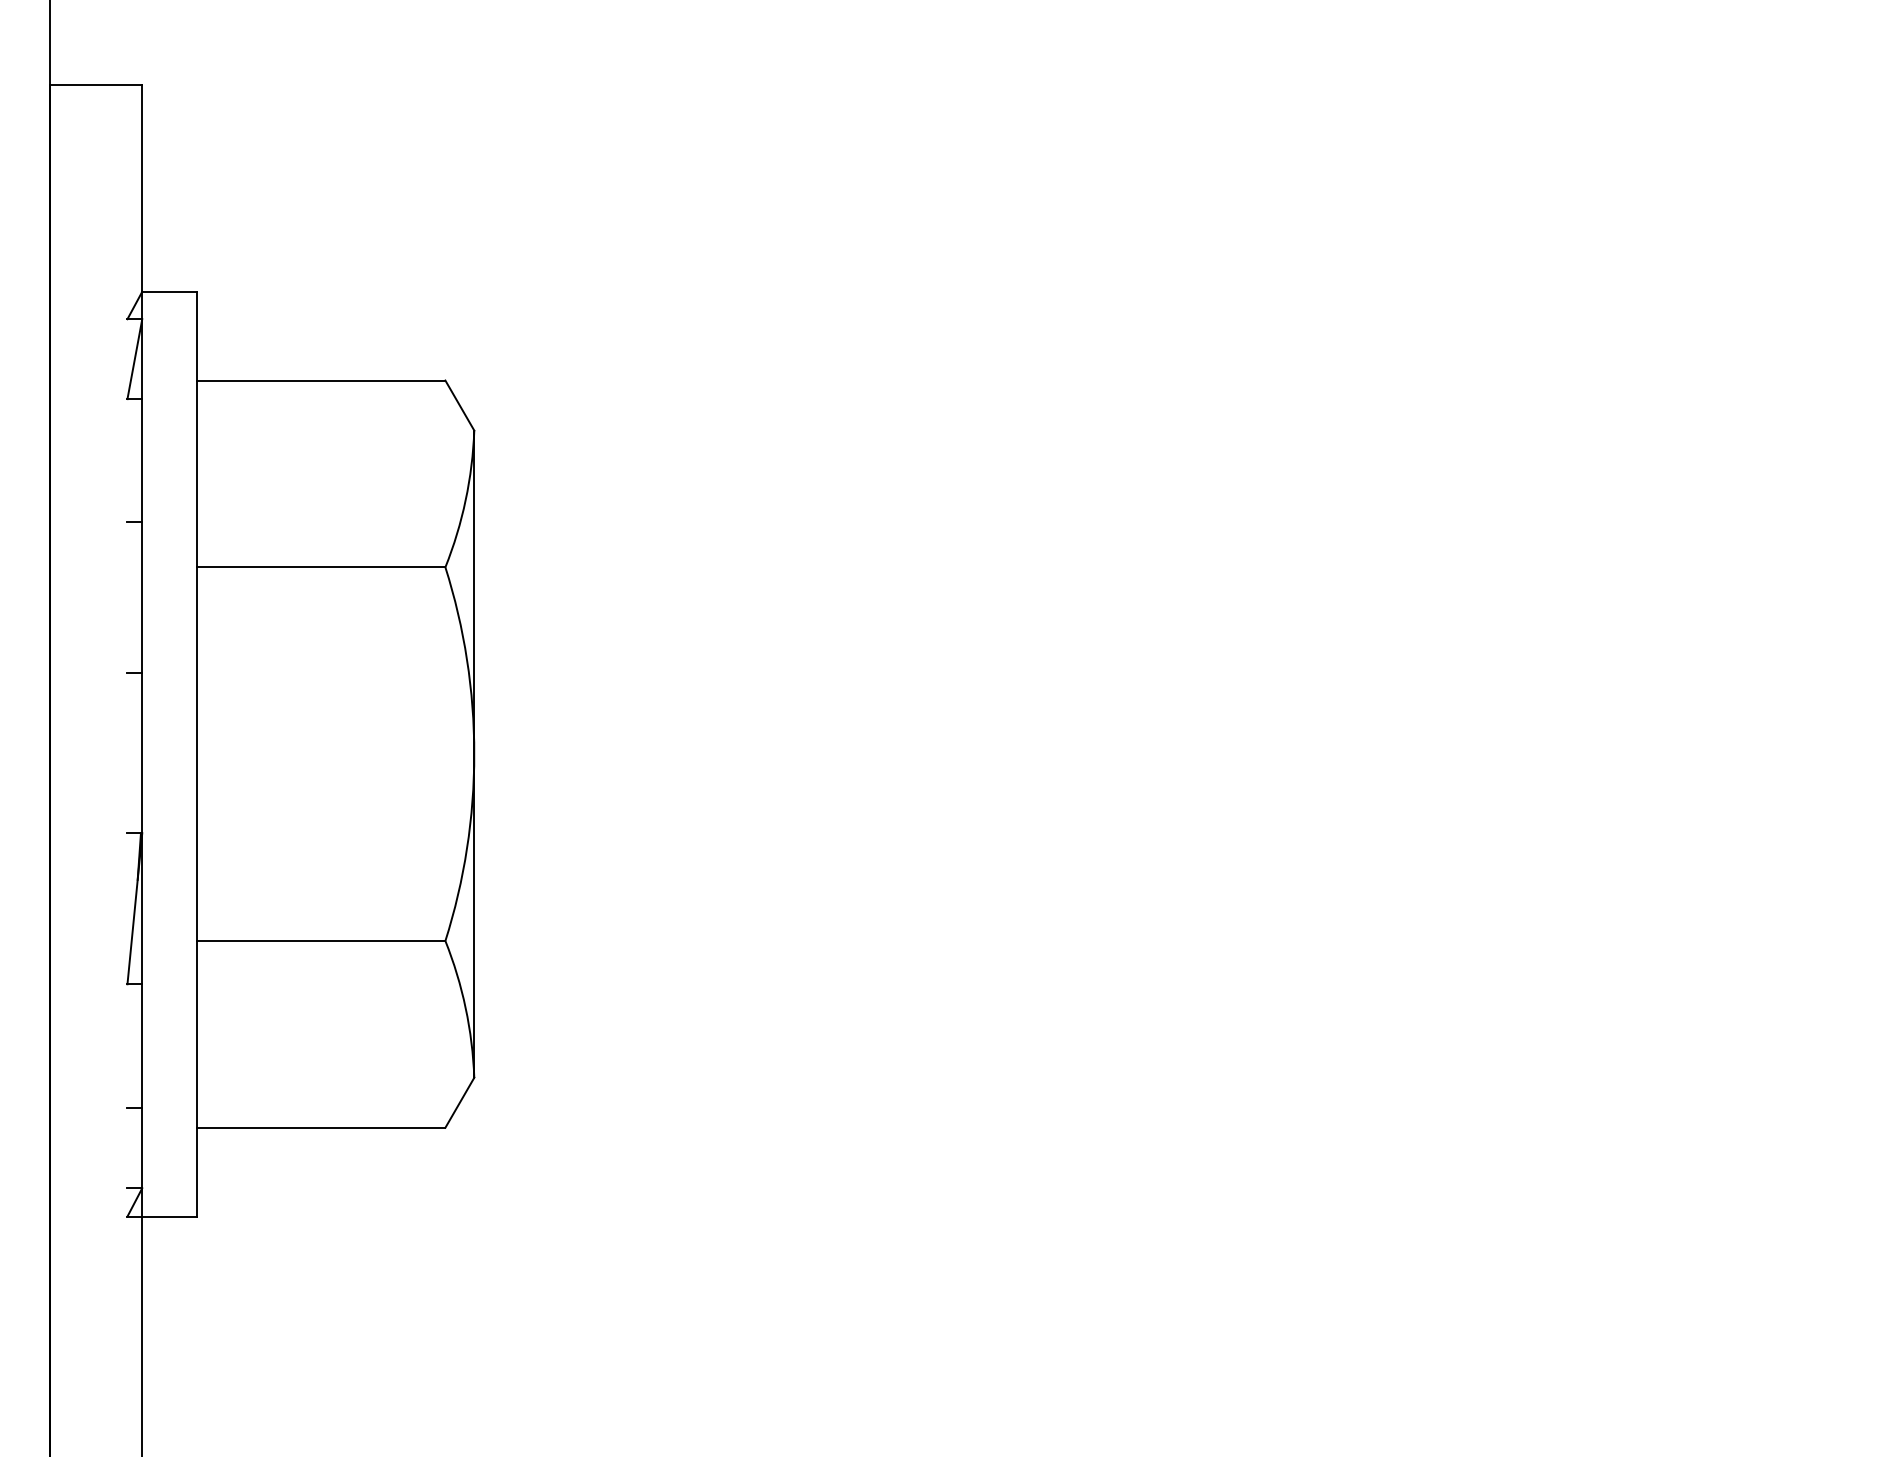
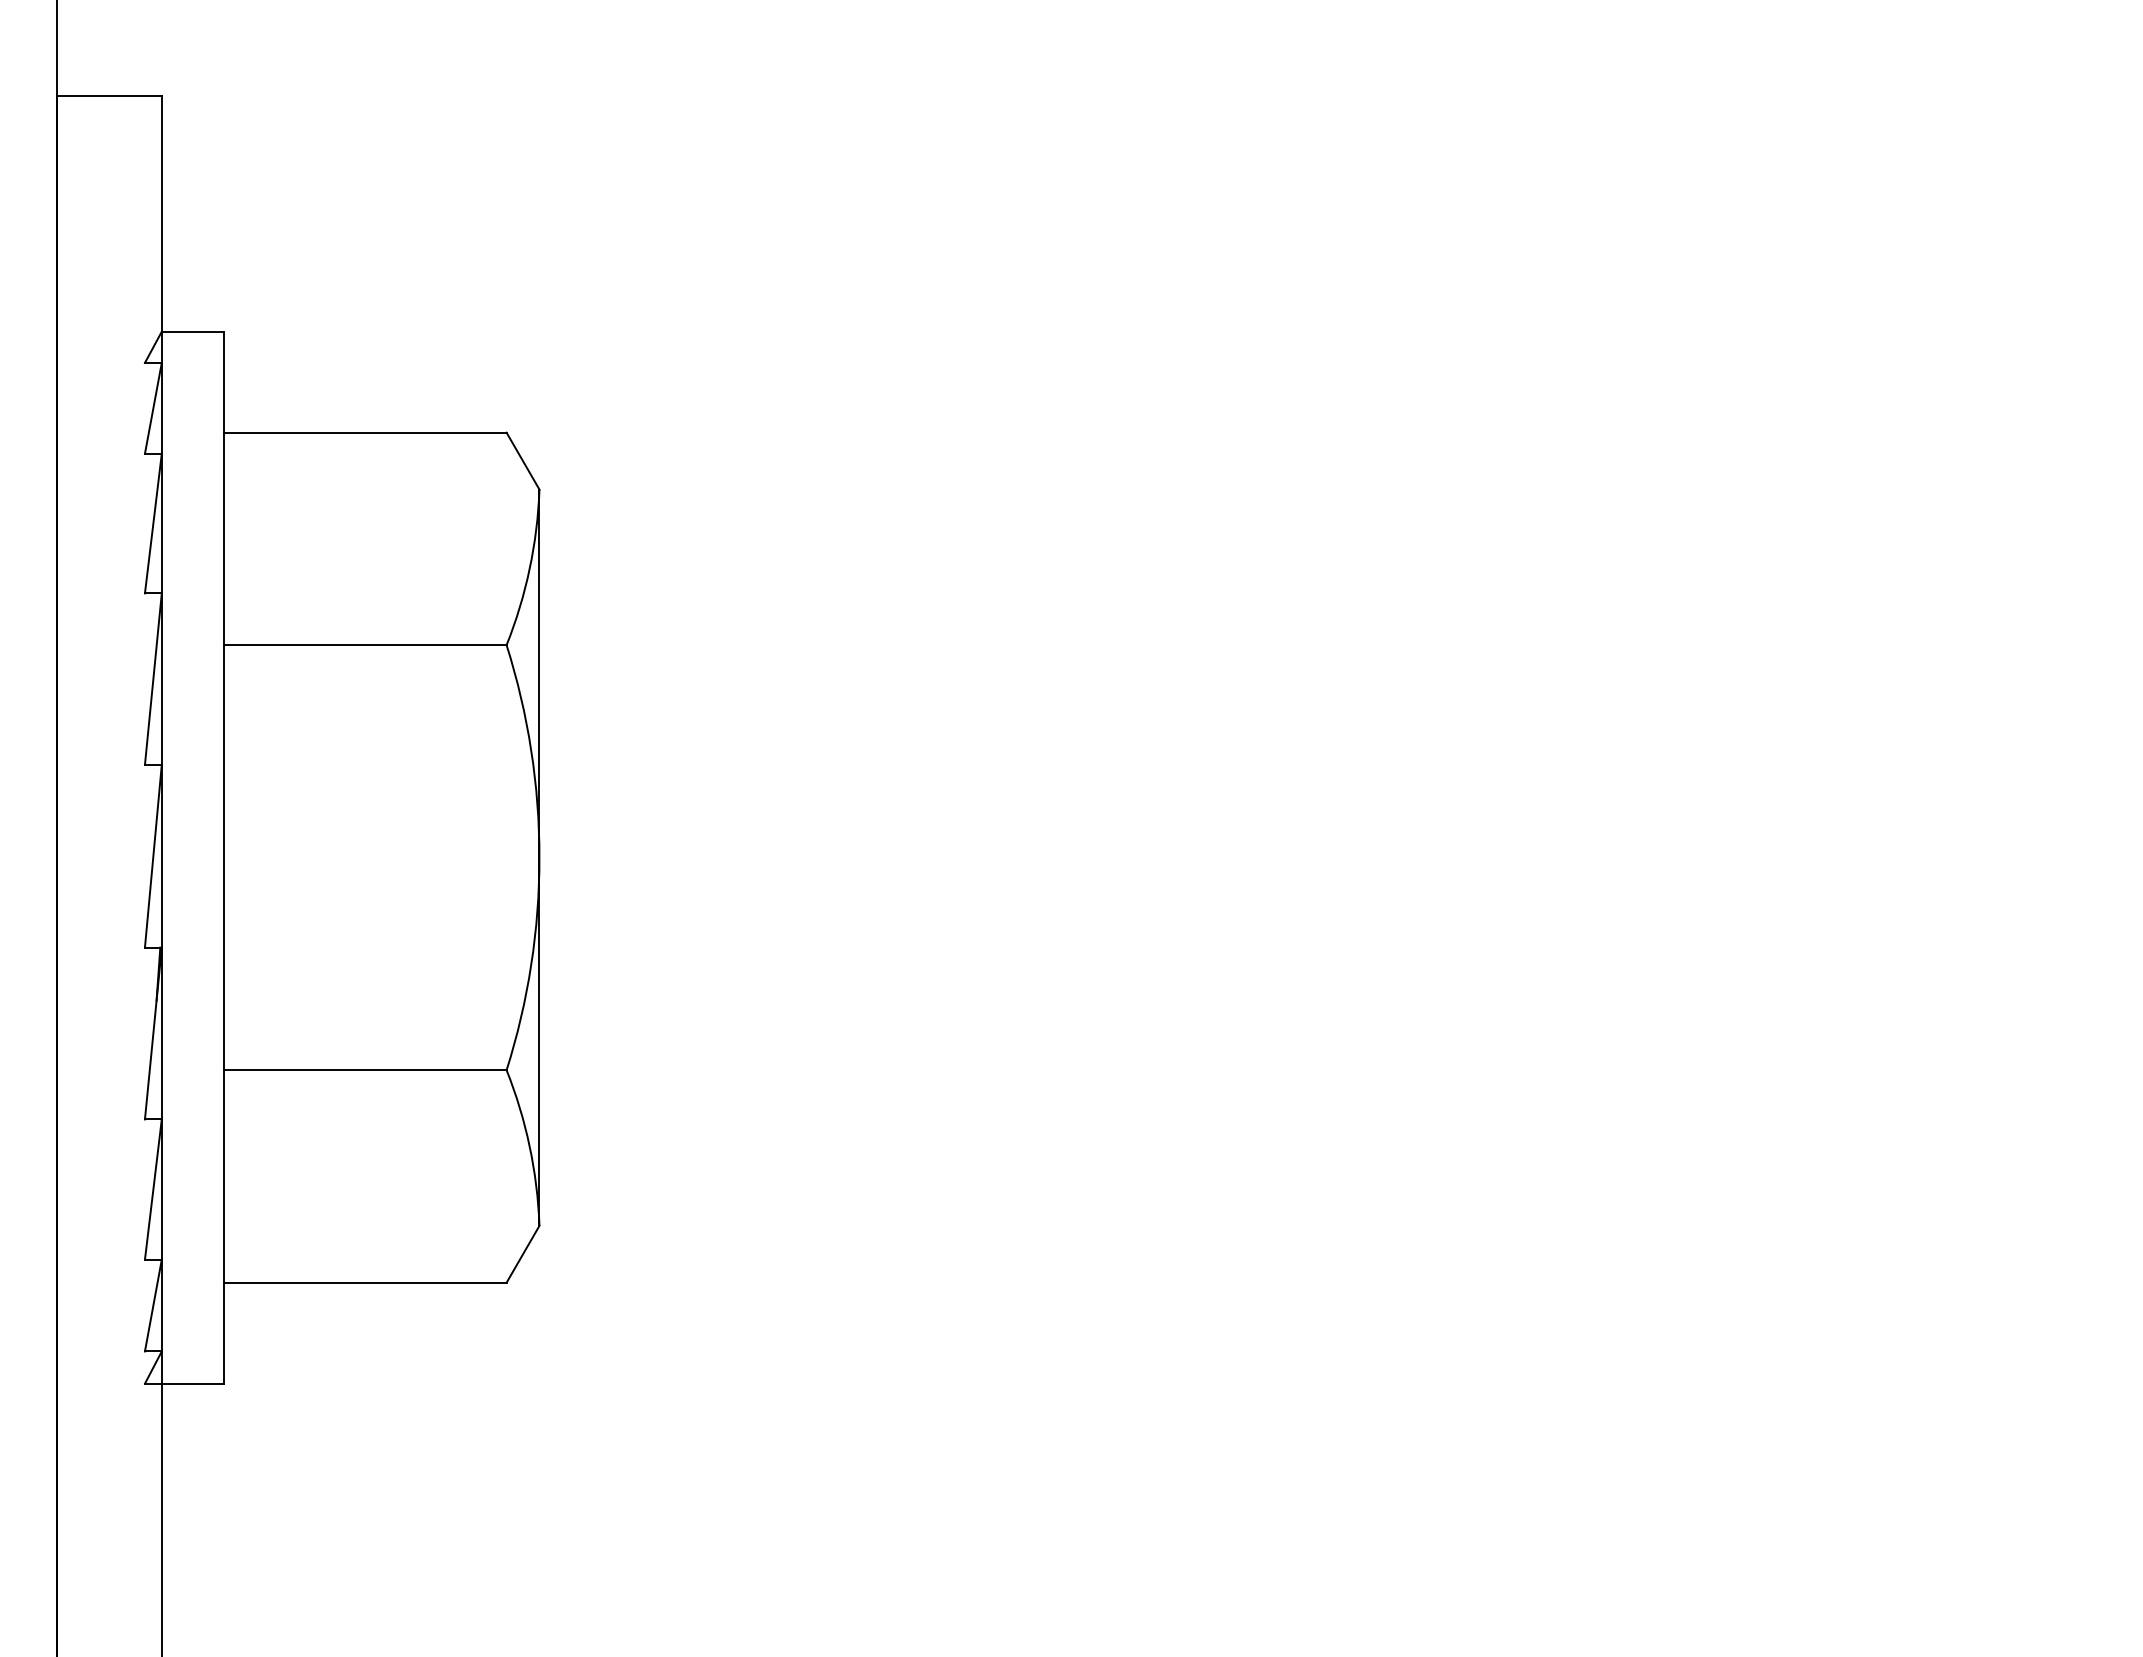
line: (134, 460) -> (152, 523), added
line: (134, 596) -> (152, 678), added
line: (134, 752) -> (152, 855), added
line: (134, 1045) -> (152, 1189), added
line: (134, 1147) -> (152, 1305), added

